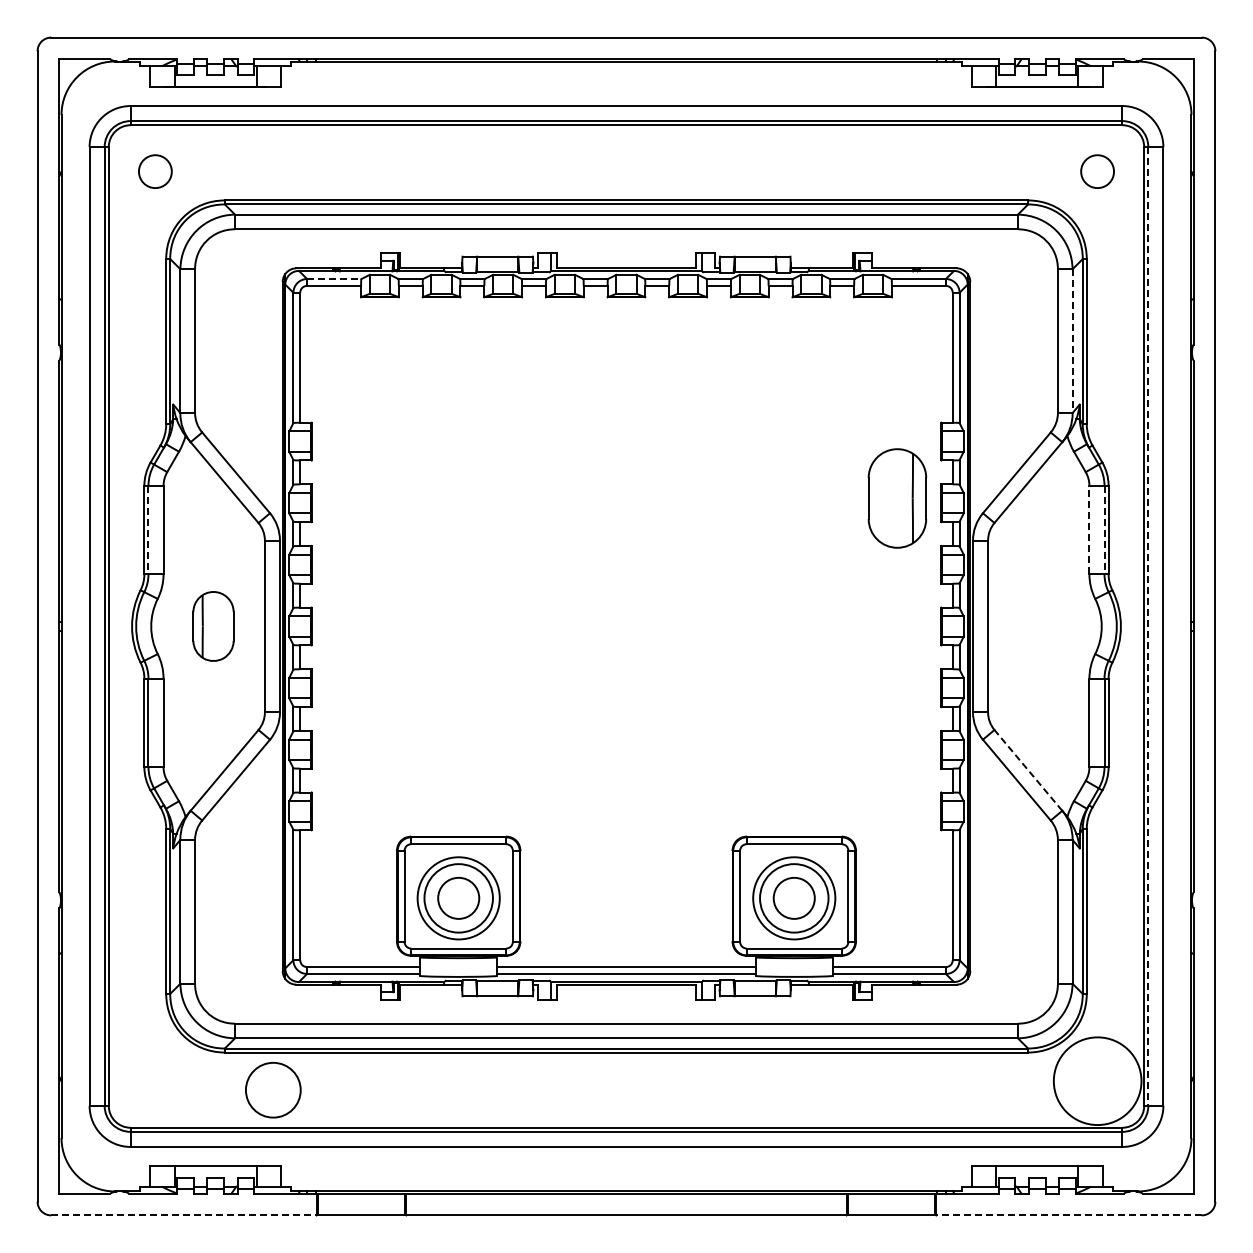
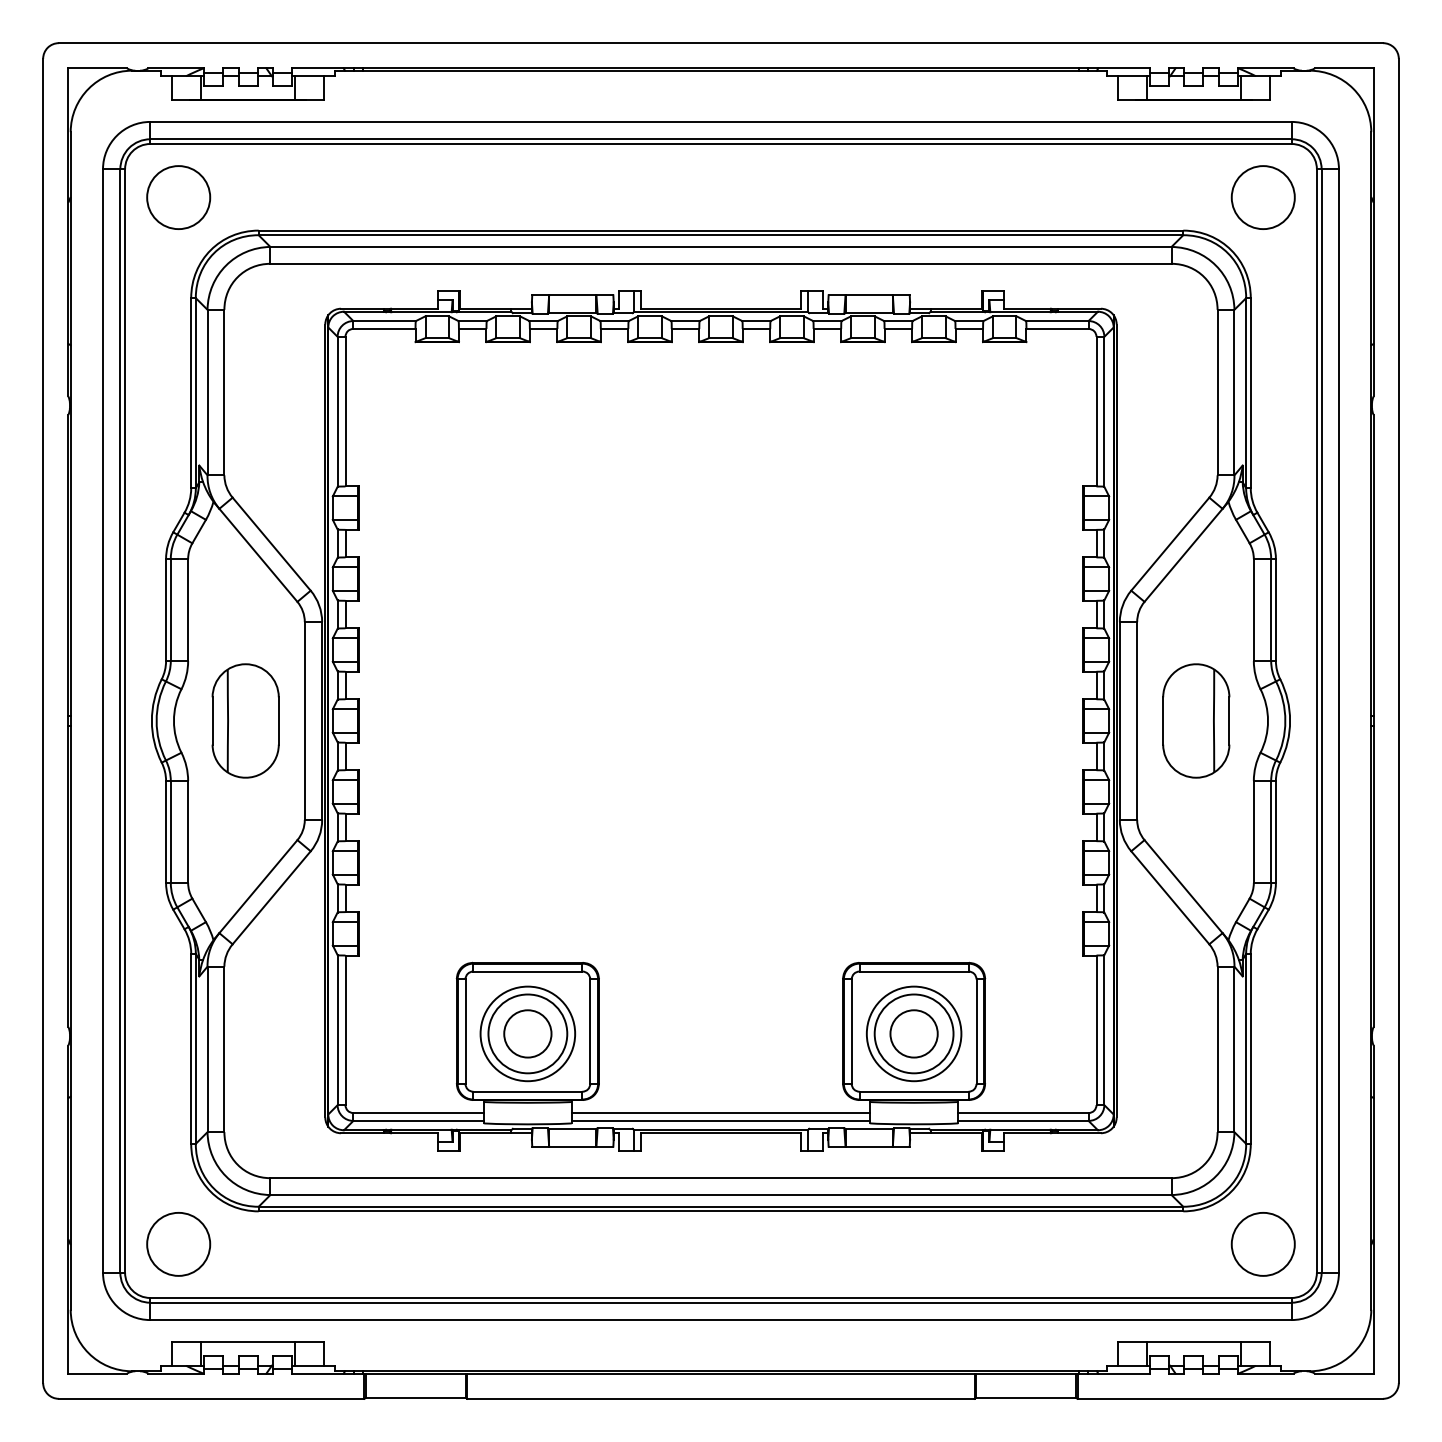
circle: (155, 171) -> (178, 197), size x1.67
circle: (1097, 171) -> (1263, 197), size x1.67
line: (334, 279) -> (384, 321), dashed -> solid
line: (1072, 341) -> (1234, 392), dashed -> solid
part: (897, 498) -> (1196, 721), moved
line: (1089, 529) -> (1253, 609), dashed -> solid
line: (148, 530) -> (170, 610), dashed -> solid
line: (1104, 530) -> (1271, 610), dashed -> solid
part: (213, 626) -> (245, 721), size x1.43
line: (1148, 626) -> (1321, 721), dashed -> solid
line: (1028, 770) -> (1183, 886), dashed -> solid
circle: (1097, 1080) -> (1263, 1243), size x0.62
circle: (273, 1089) -> (178, 1243), moved
line: (184, 1215) -> (212, 1398), dashed -> solid
line: (1068, 1215) -> (1229, 1398), dashed -> solid

